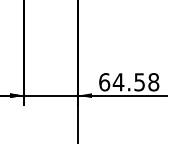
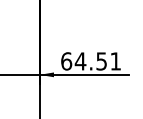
text: (153, 82) -> (115, 61), 64.58 -> 64.51

